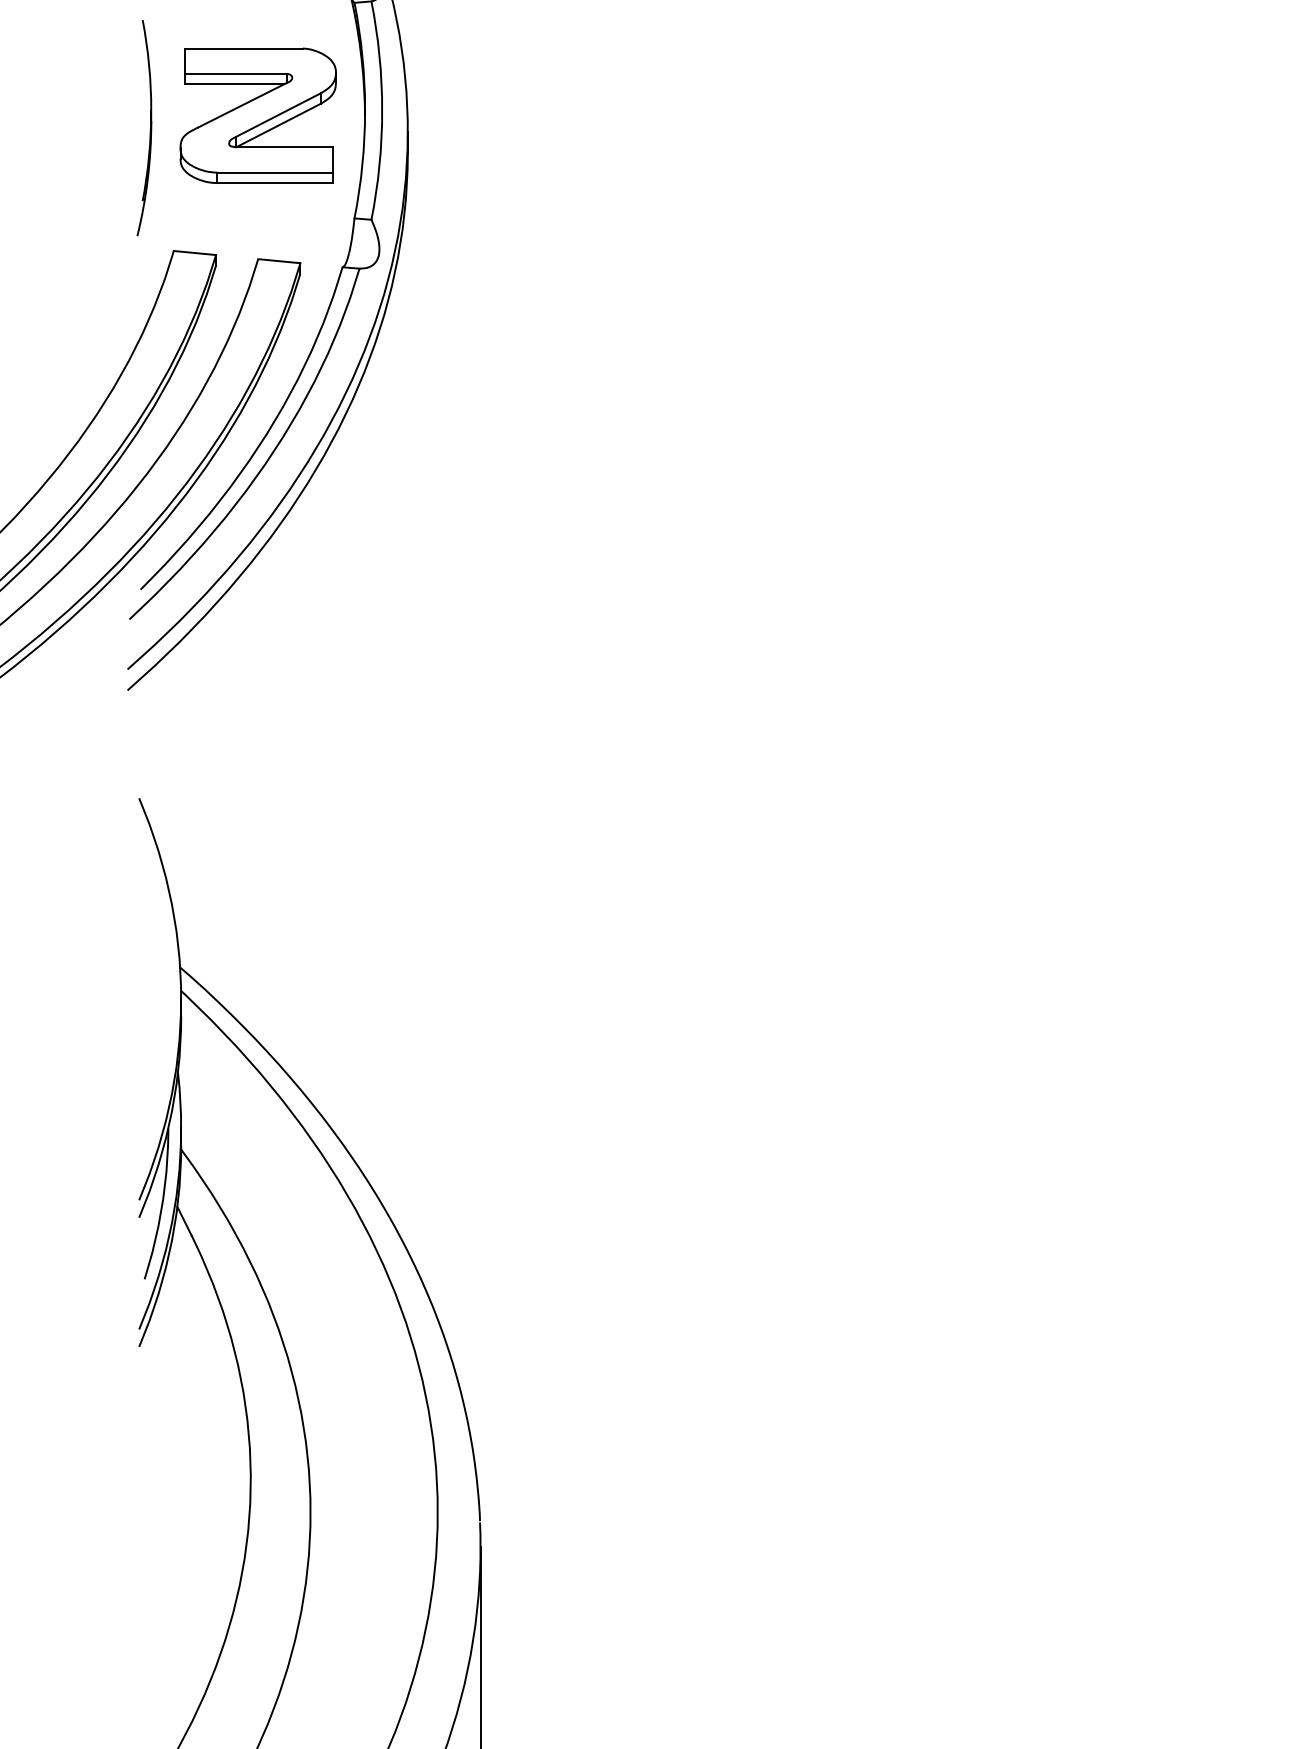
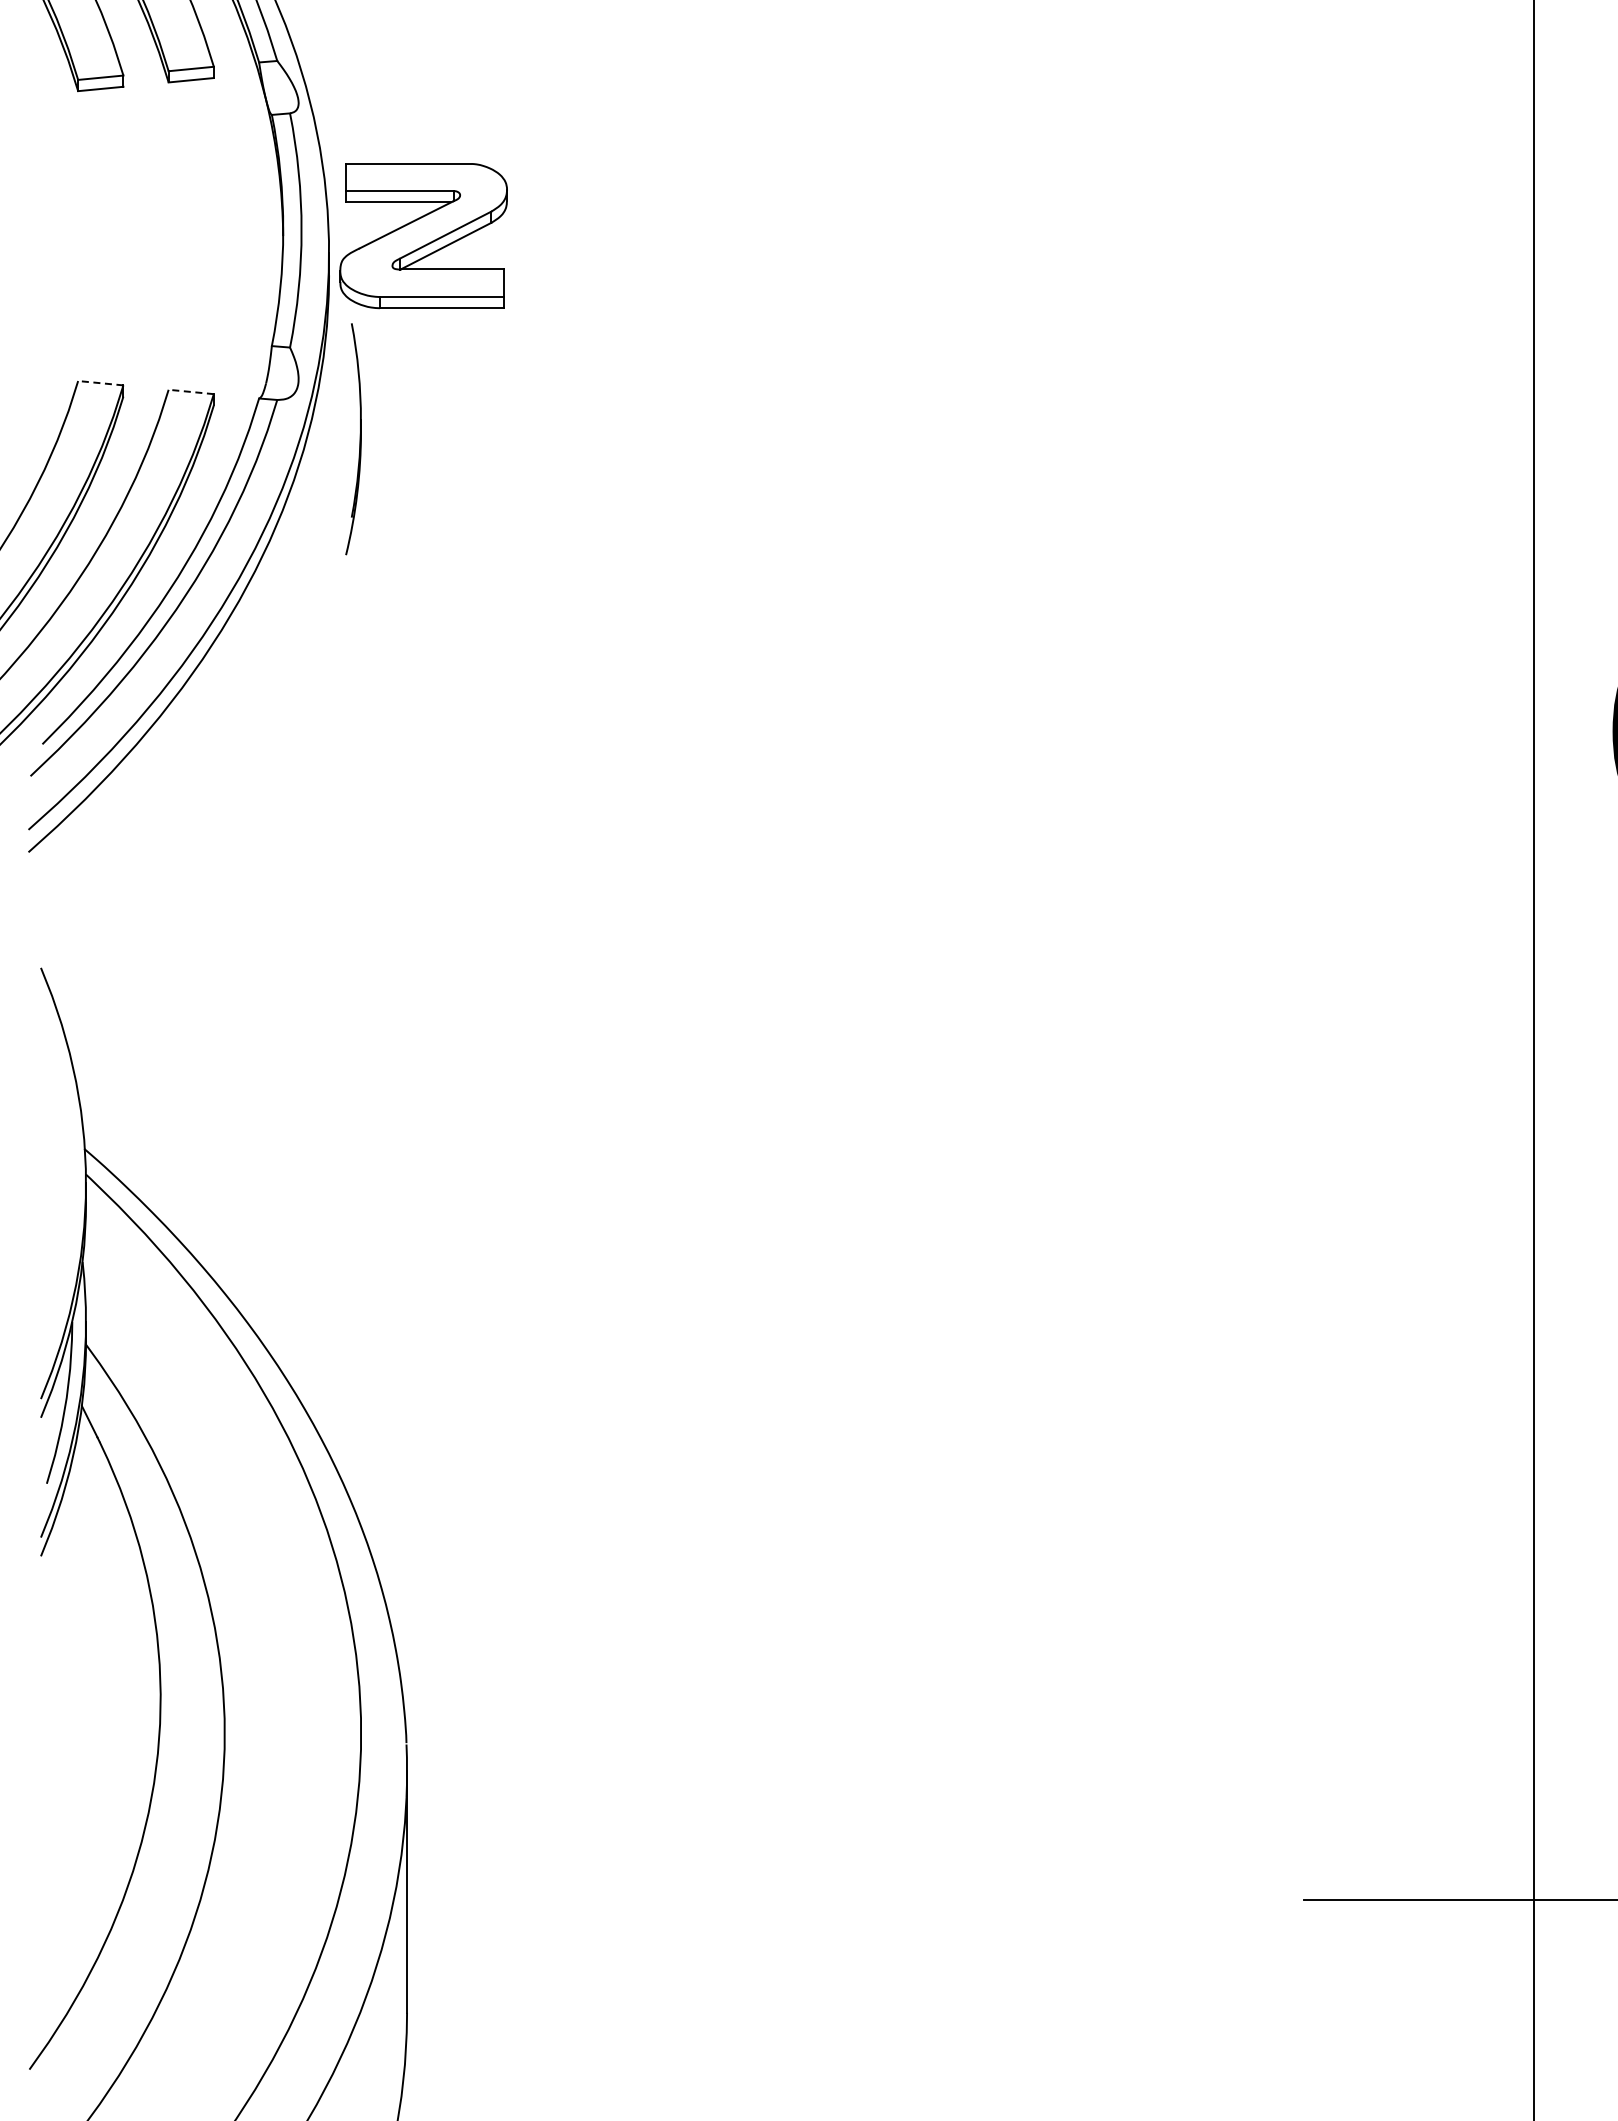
part: (258, 116) -> (423, 236), moved
part: (144, 128) -> (353, 439), moved
line: (194, 253) -> (100, 383), solid -> dashed
line: (279, 260) -> (191, 391), solid -> dashed

